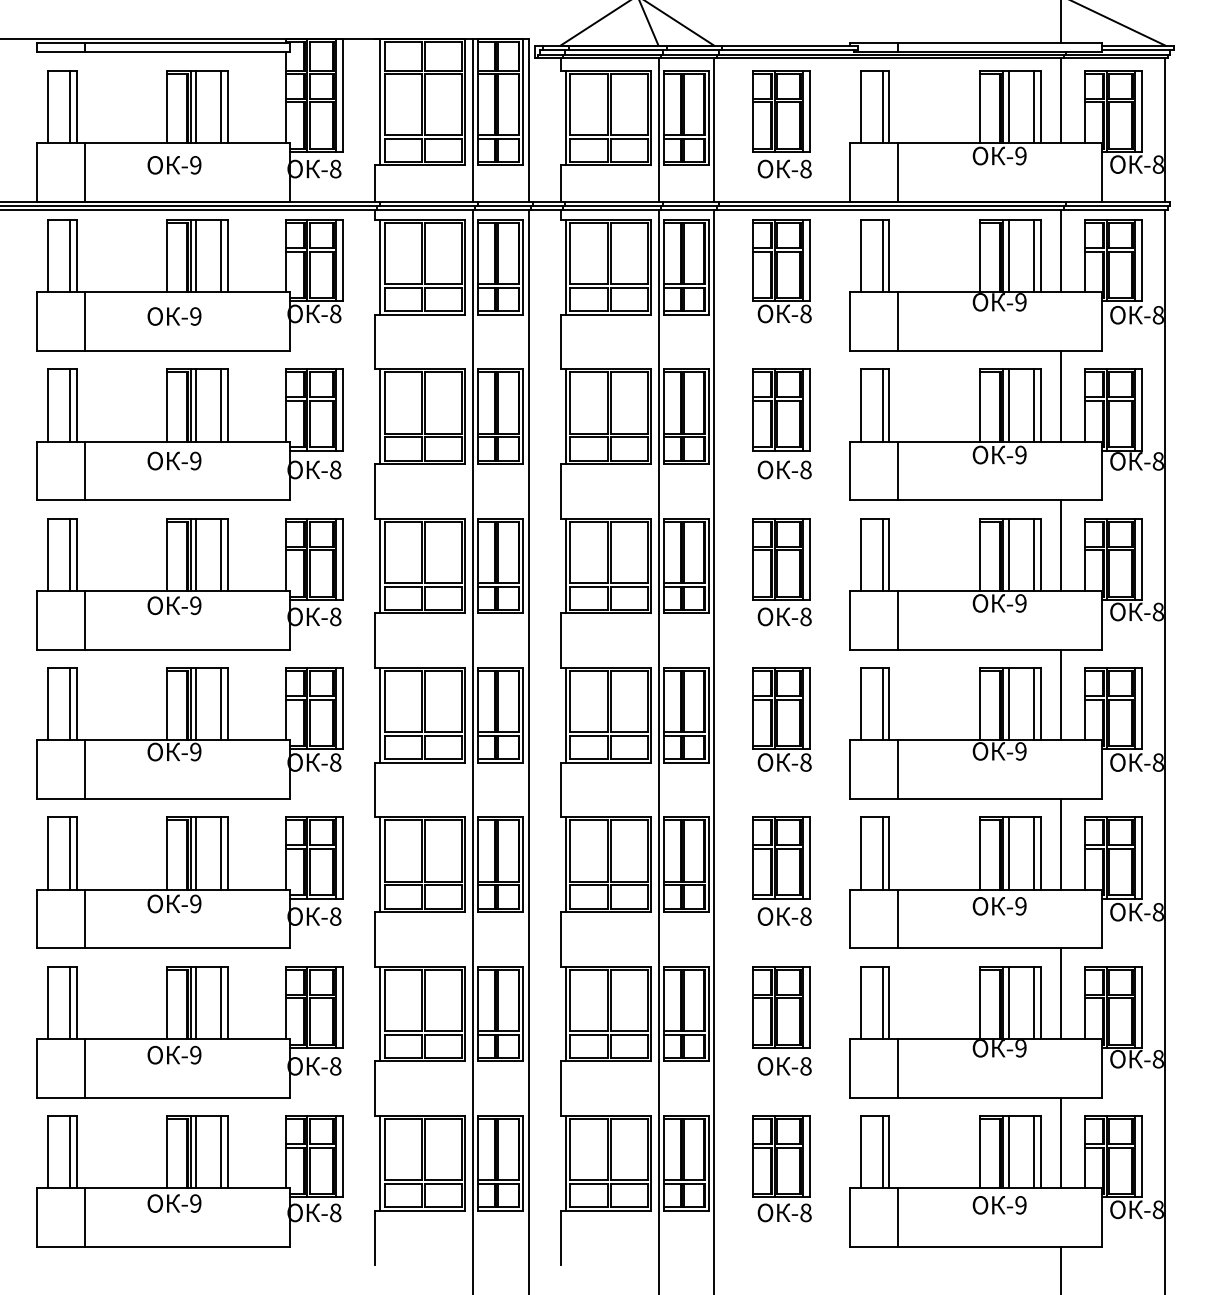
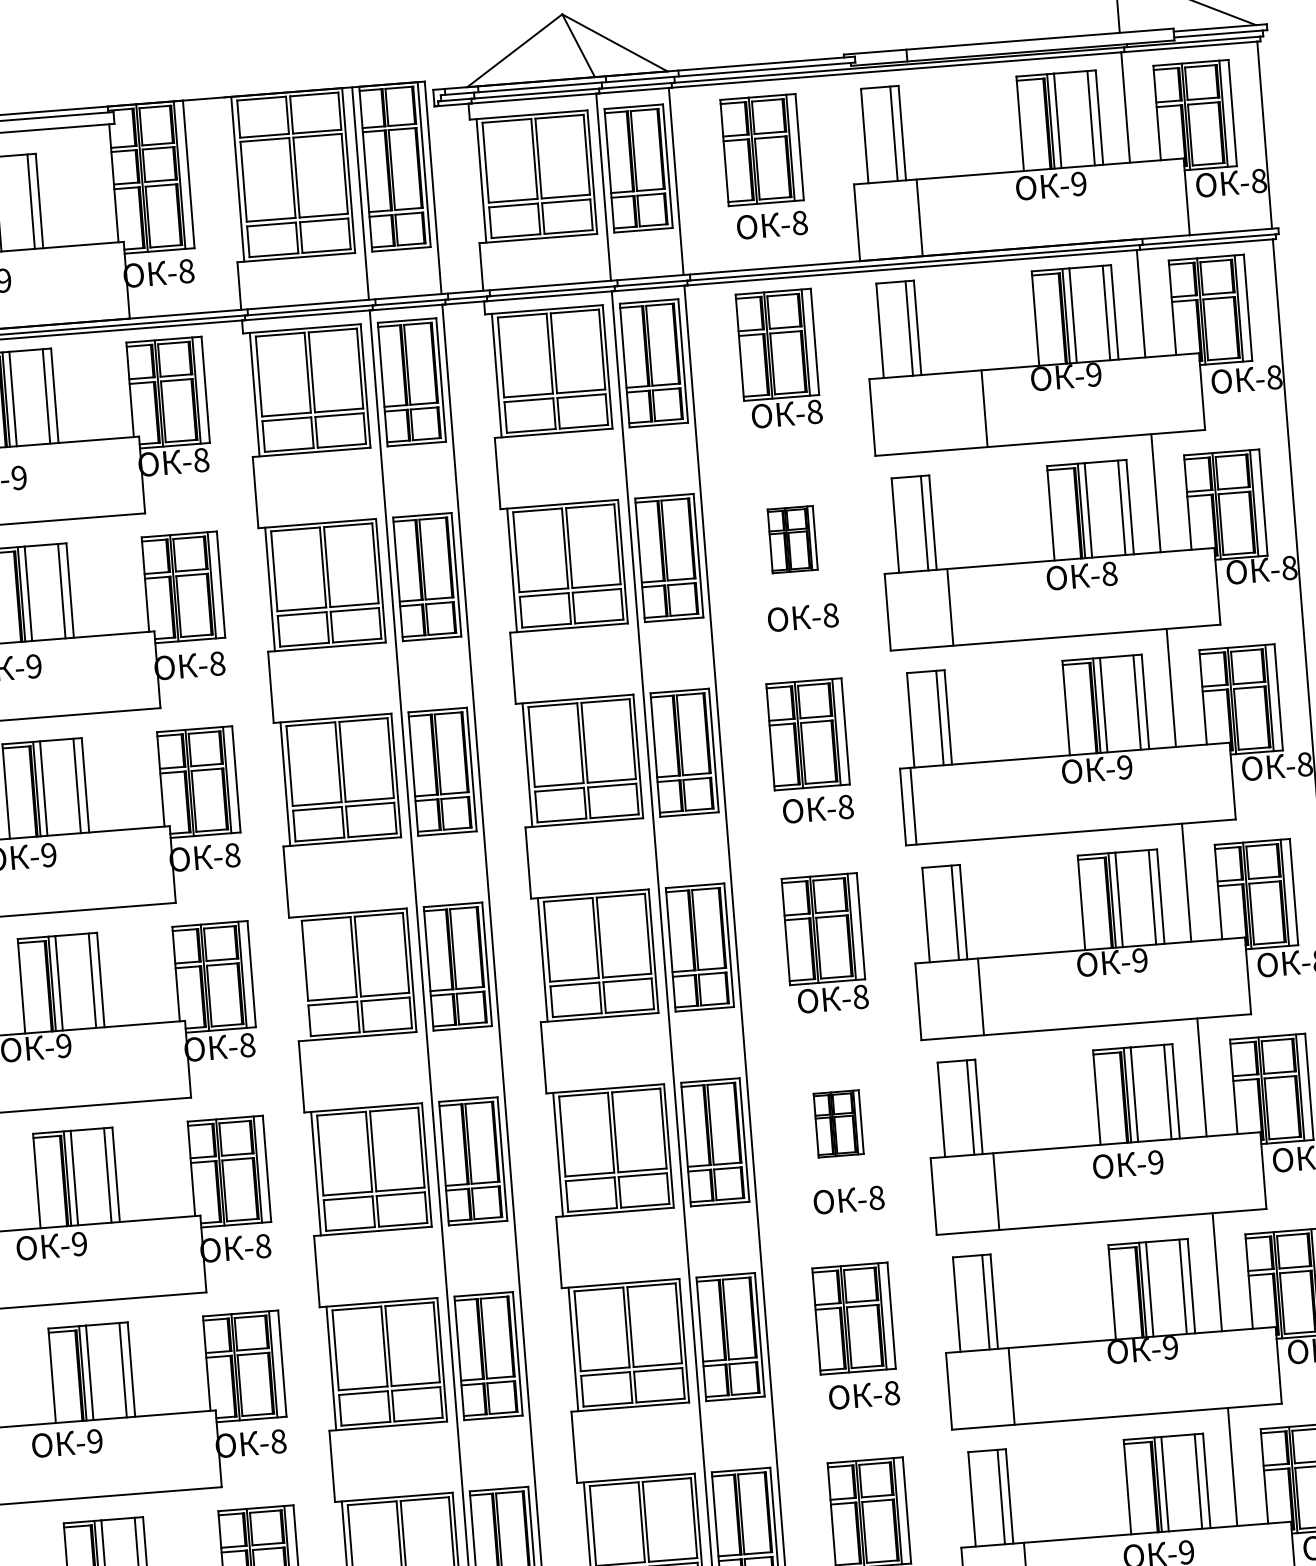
line: (897, 321) -> (984, 408), moved
part: (781, 409) -> (792, 539), size x0.6
text: (1020, 454) -> (1109, 573), -9 -> -8
line: (897, 619) -> (913, 805), moved
line: (380, 714) -> (301, 977), removed
part: (781, 857) -> (838, 1123), size x0.6

